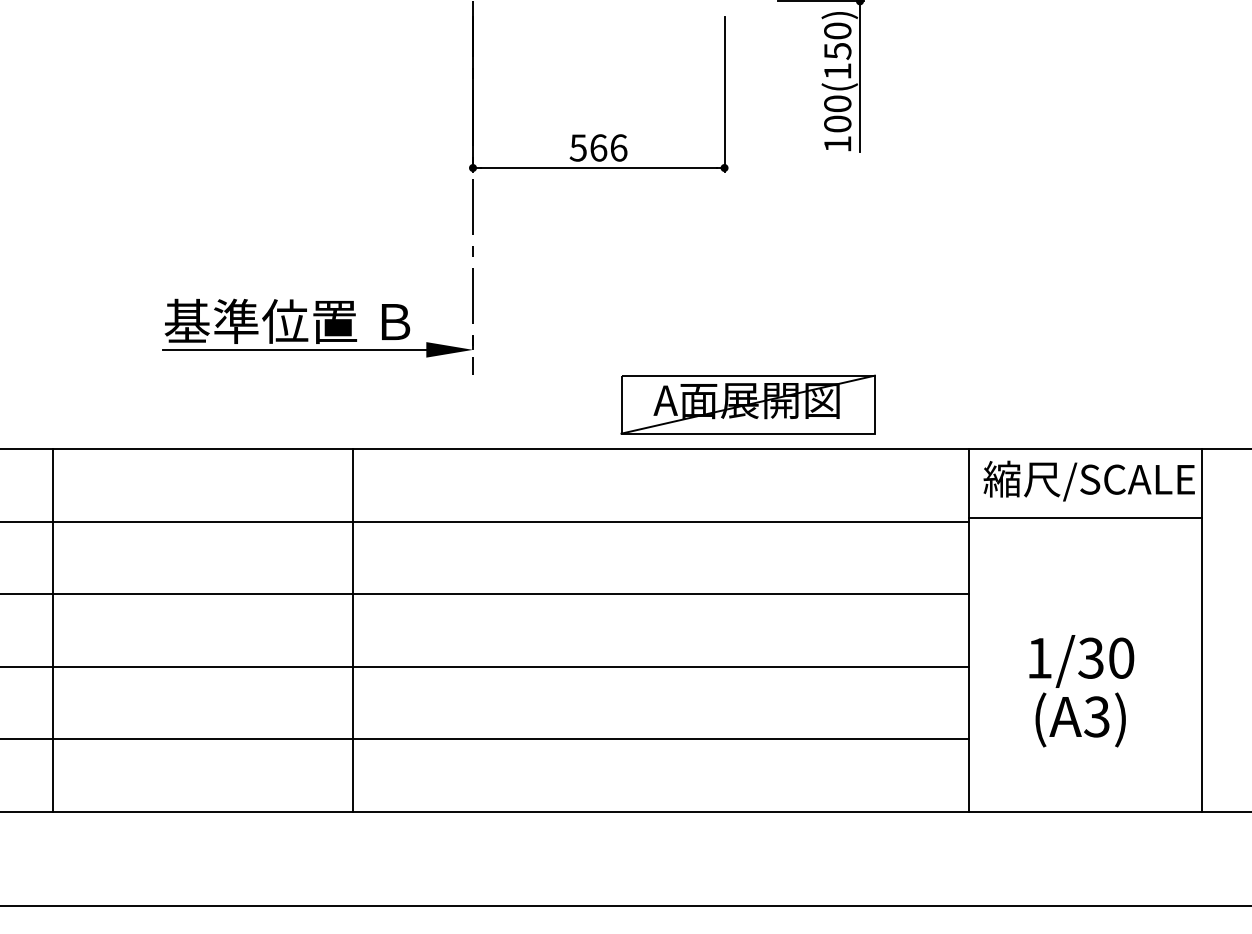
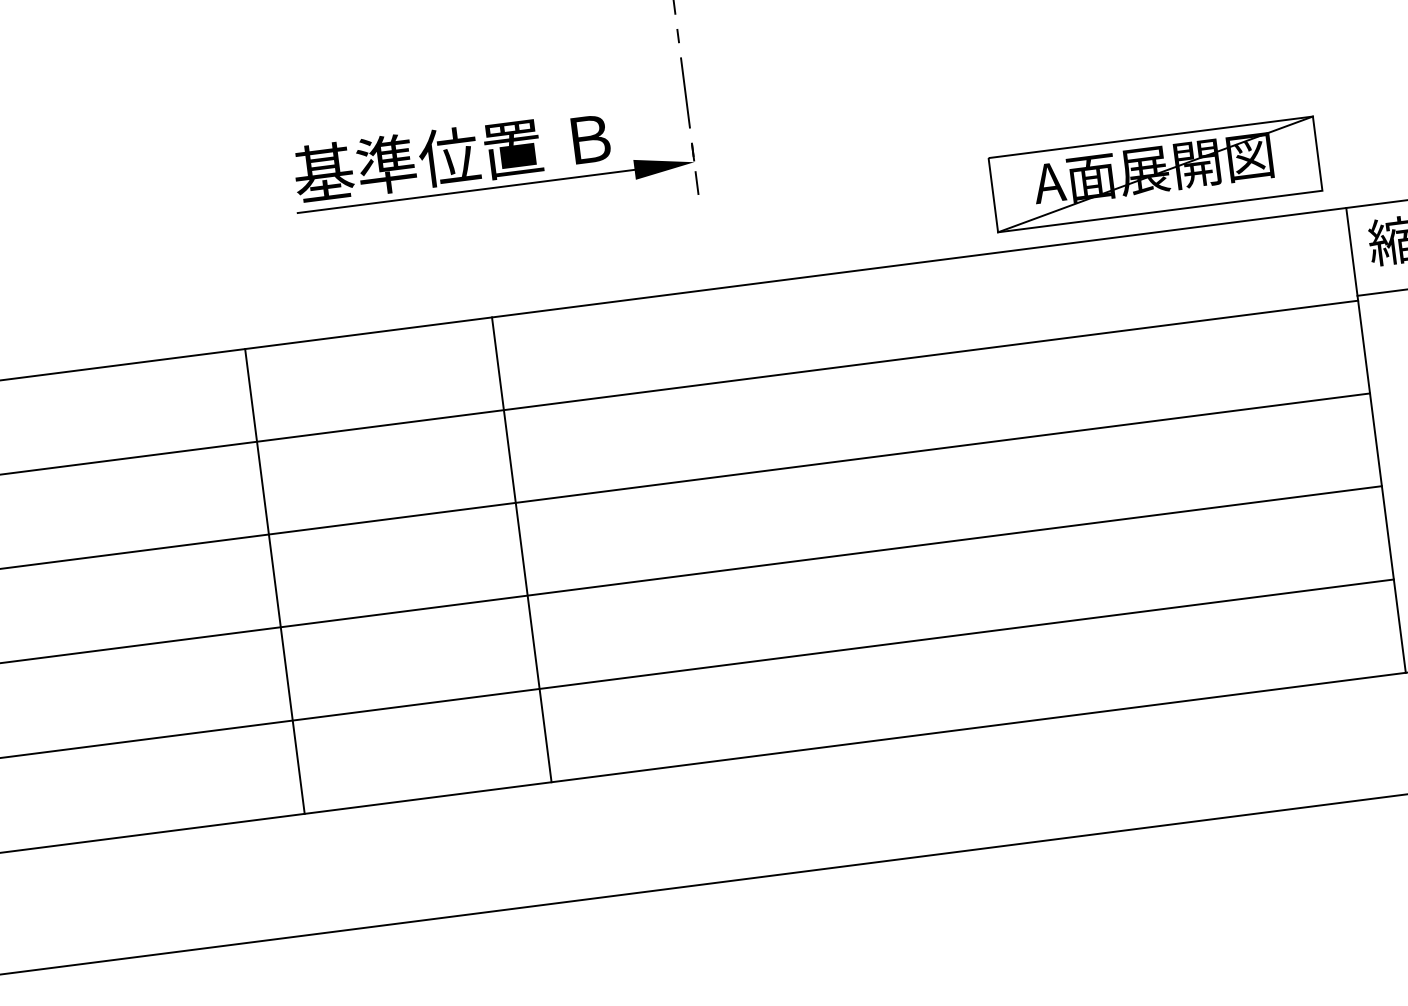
part: (747, 404) -> (1154, 174), moved
line: (53, 630) -> (275, 581), moved
line: (353, 630) -> (522, 549), moved

